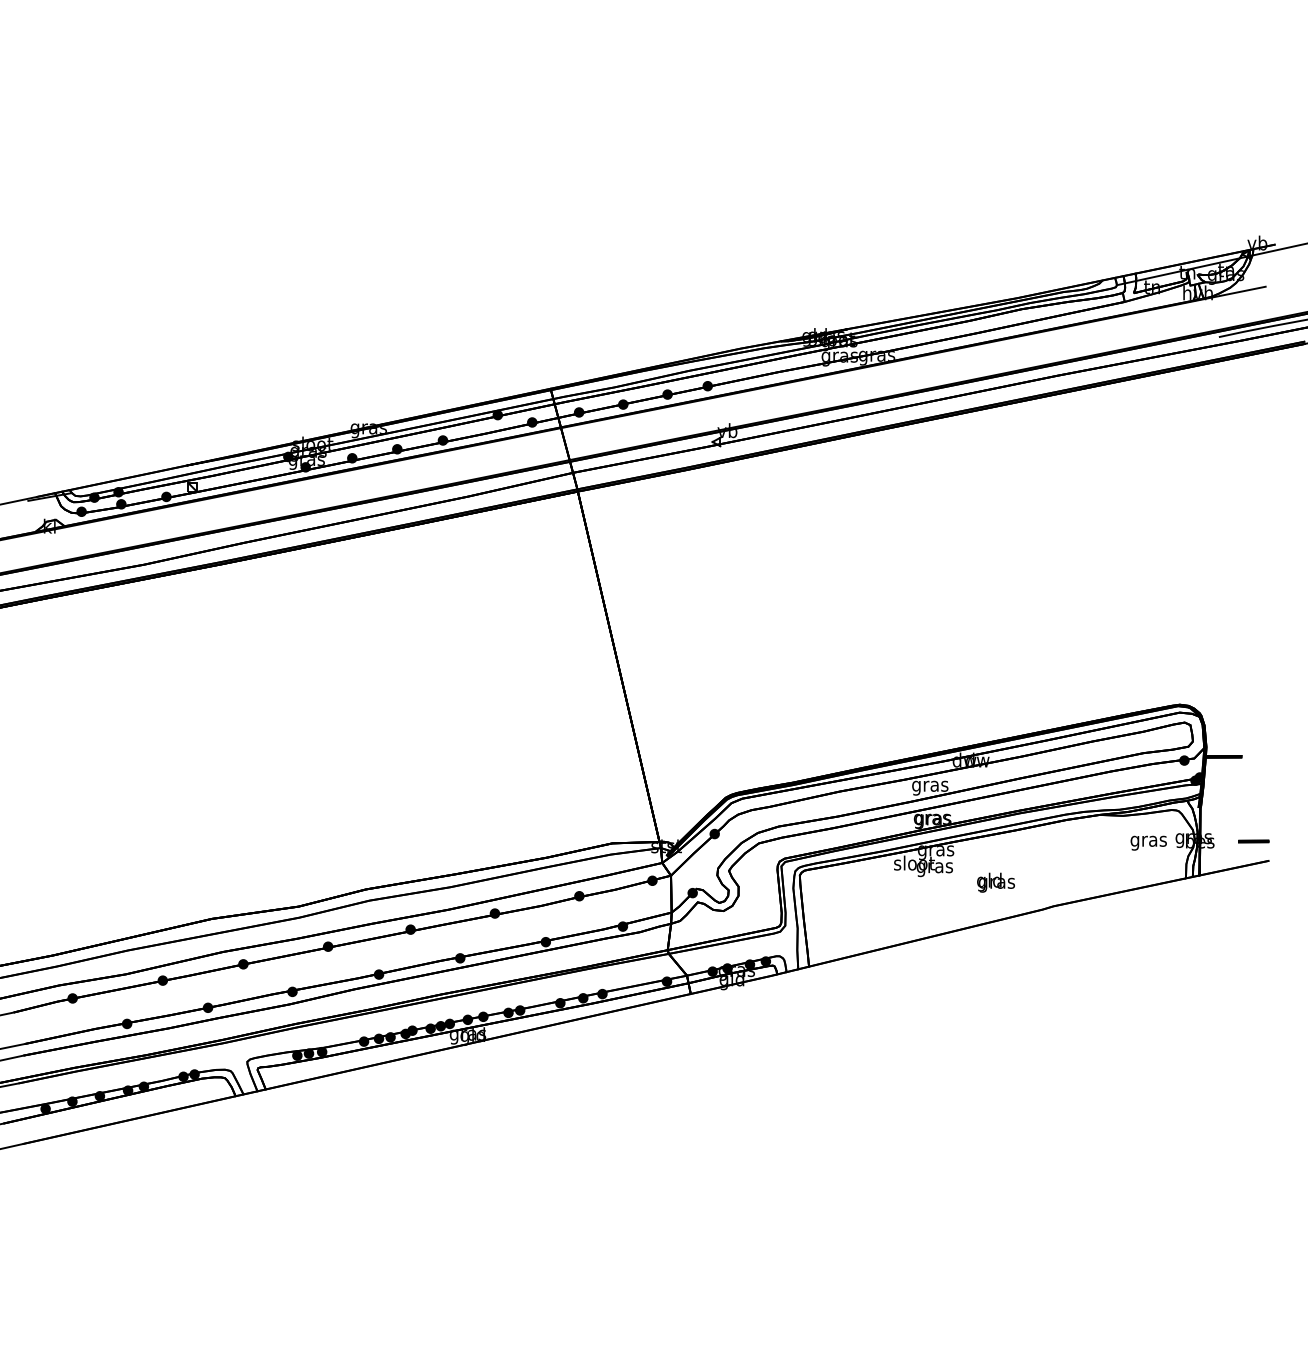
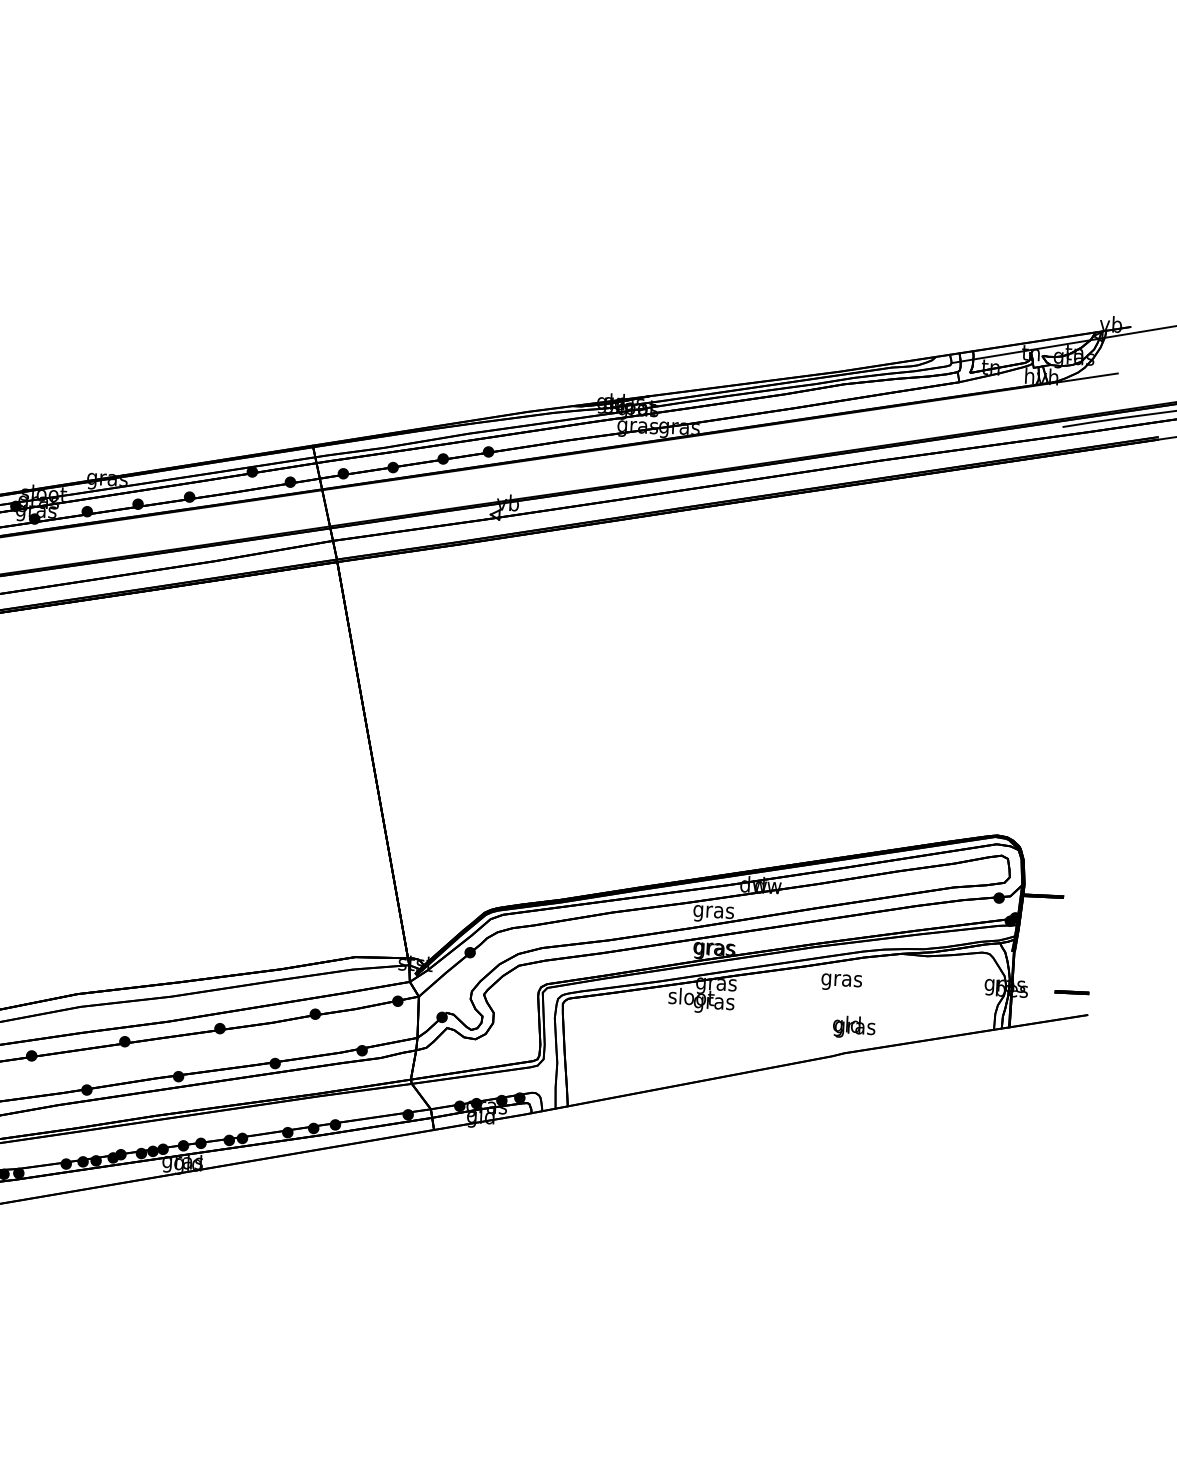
text: (1148, 842) -> (841, 981), moved
text: (995, 882) -> (853, 1027), moved

